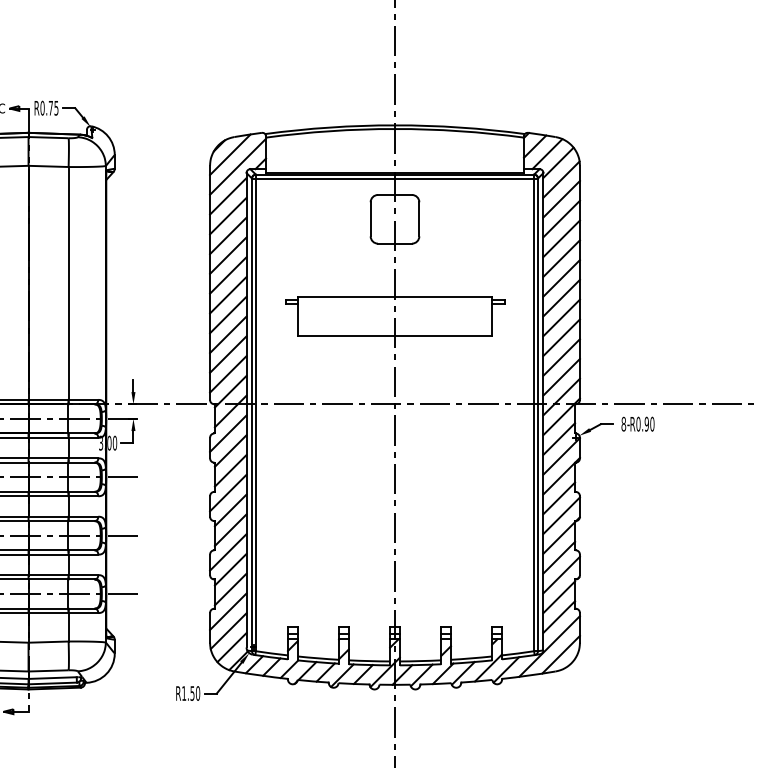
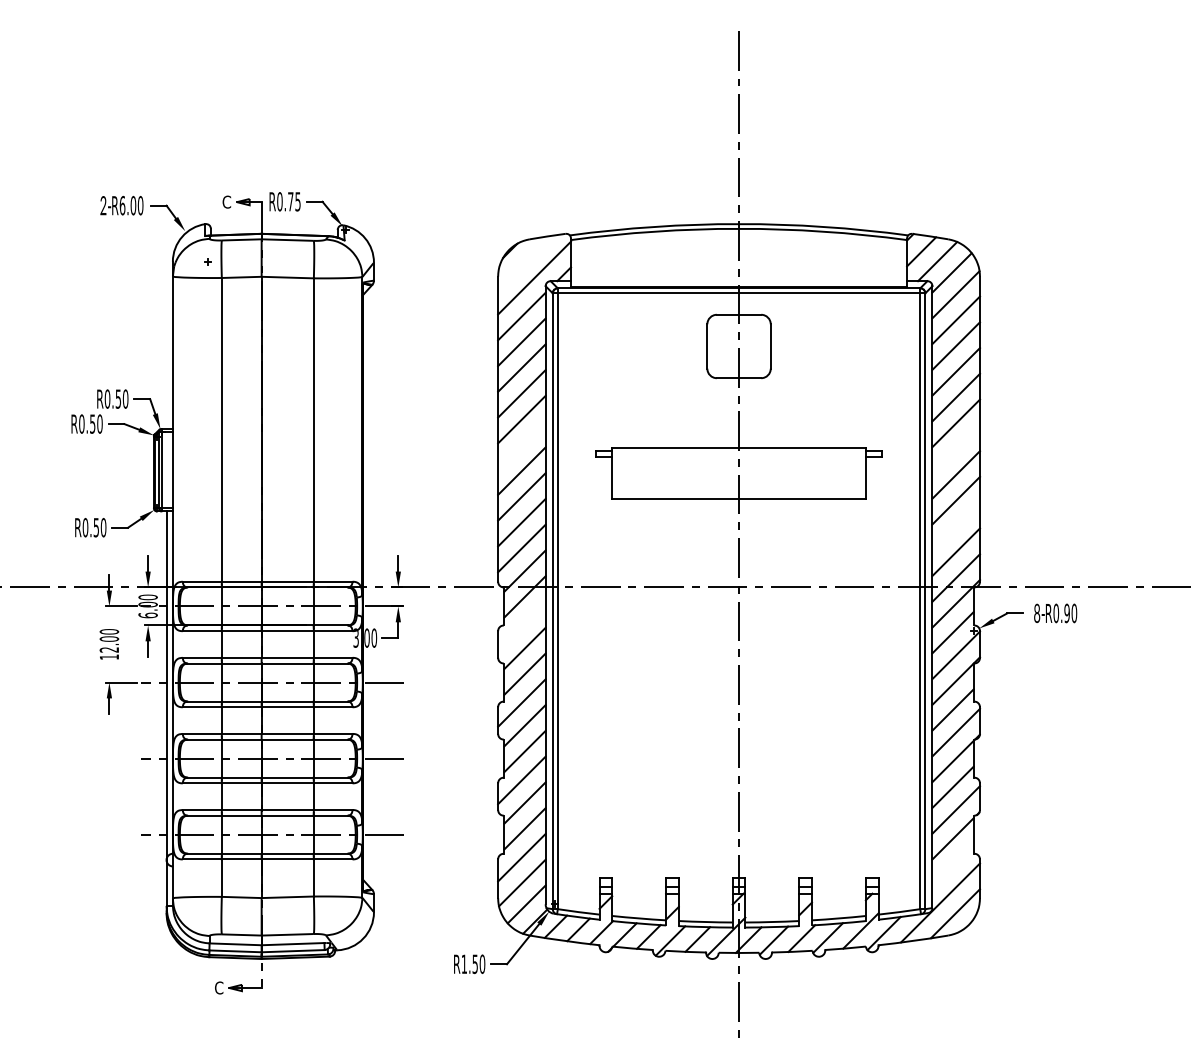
line: (230, 154) -> (524, 262), removed
line: (228, 295) -> (521, 445), removed
line: (561, 297) -> (956, 448), removed
line: (561, 357) -> (956, 526), removed
line: (228, 433) -> (521, 625), removed
line: (558, 616) -> (952, 864), removed

